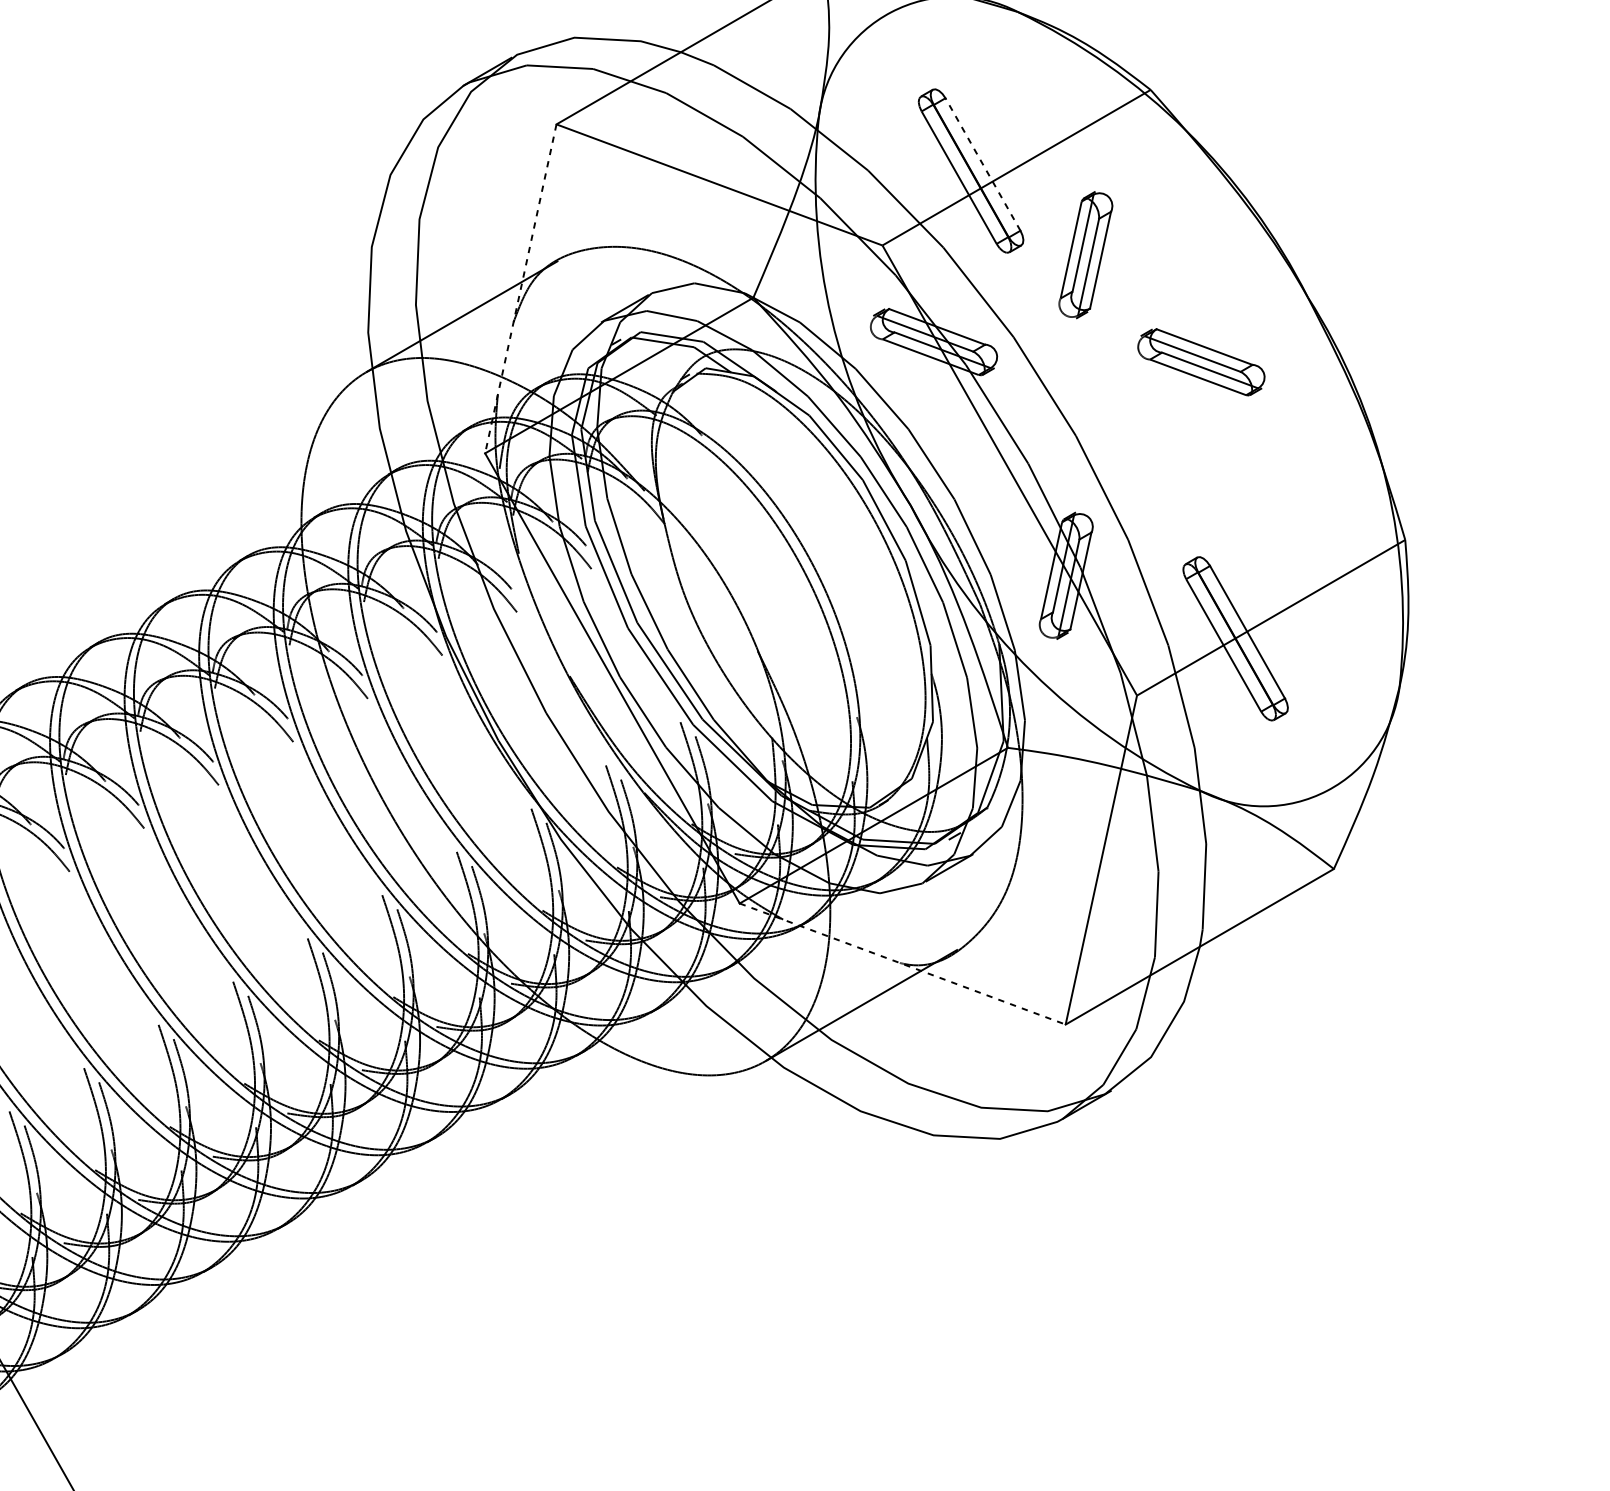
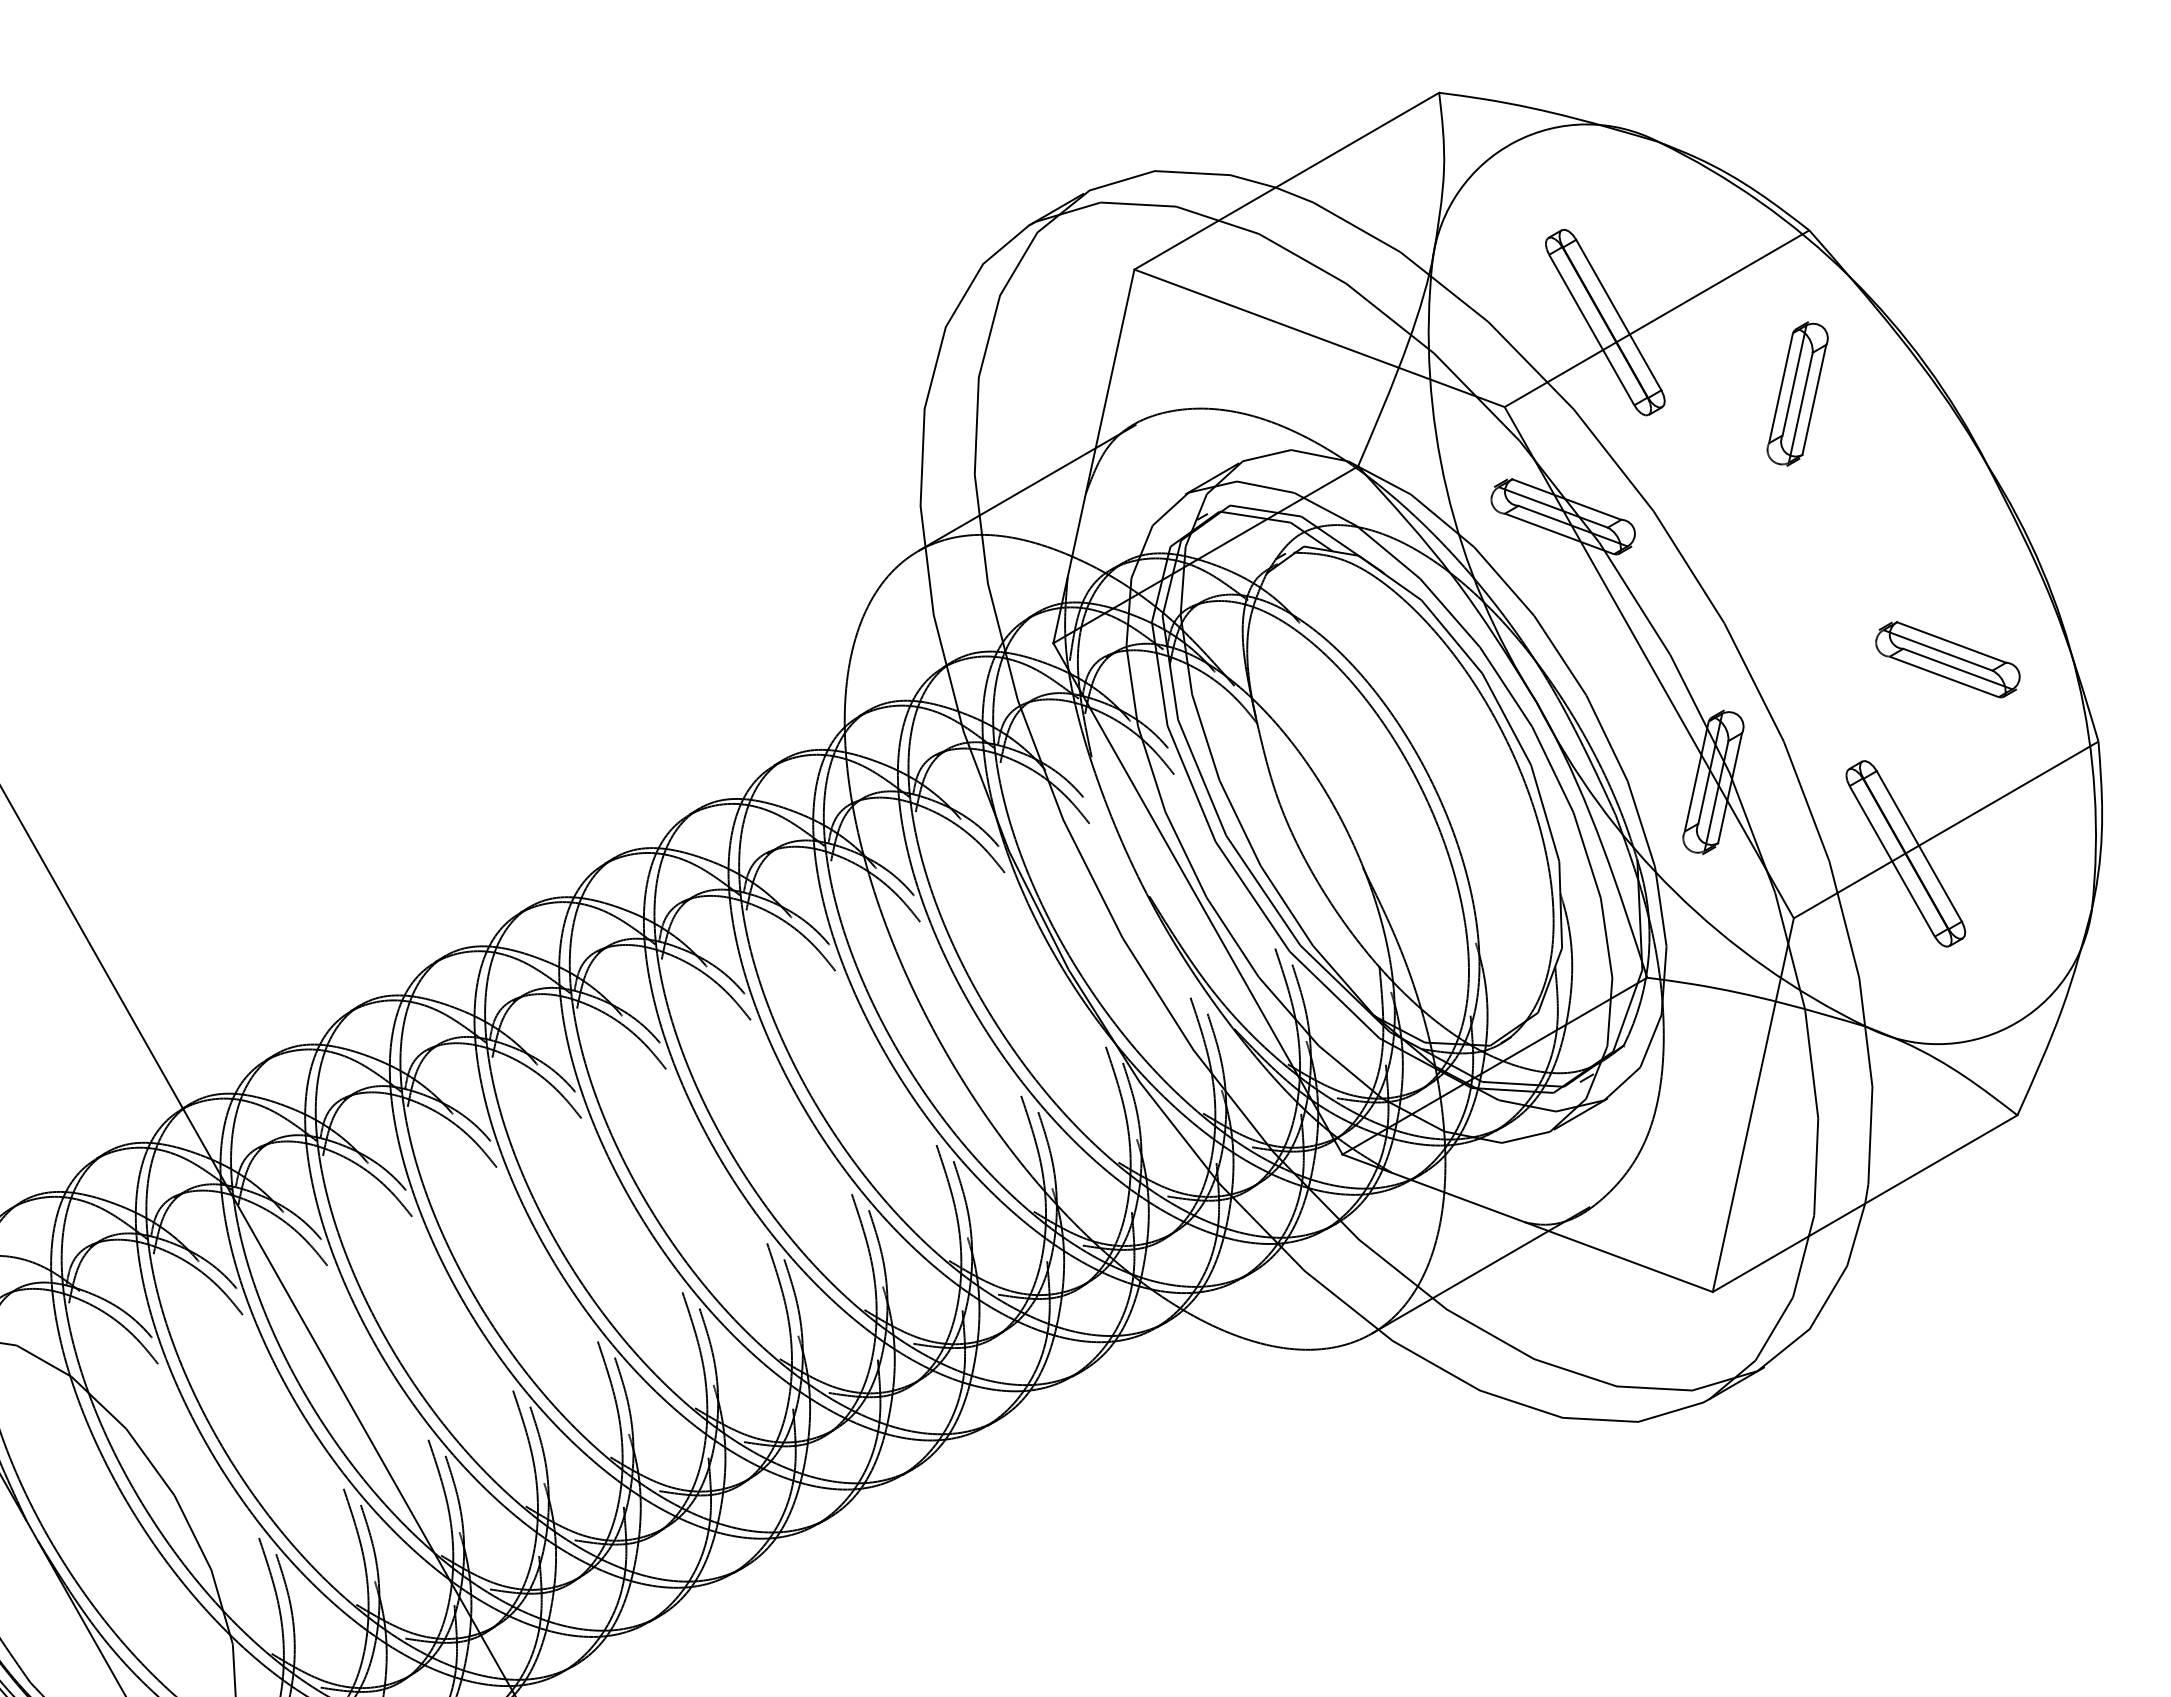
line: (982, 163) -> (1618, 314), dashed -> solid
part: (1085, 254) -> (1797, 393), moved
line: (520, 288) -> (1093, 456), dashed -> solid
part: (1201, 362) -> (1947, 659), moved
line: (903, 964) -> (1528, 1223), dashed -> solid

